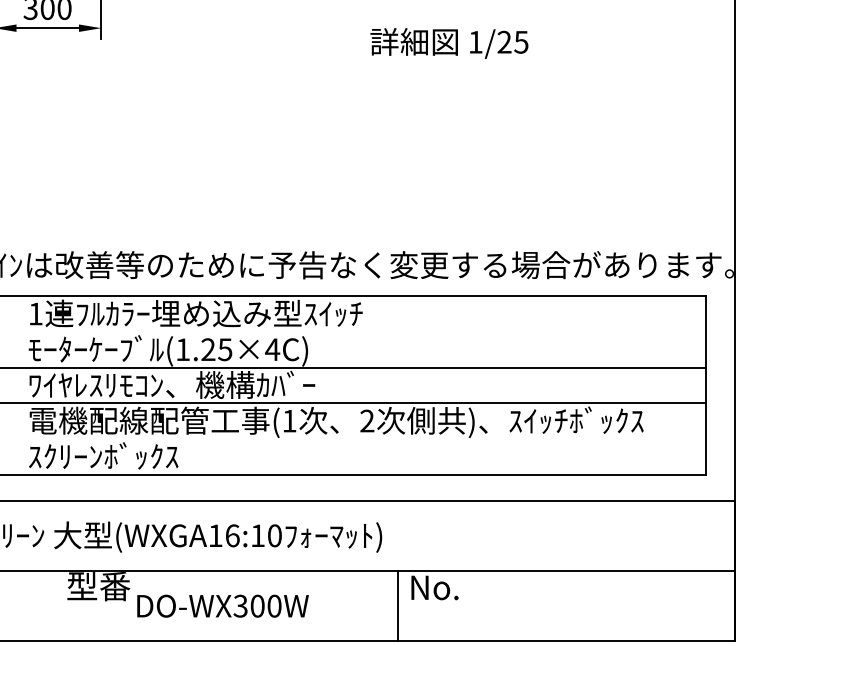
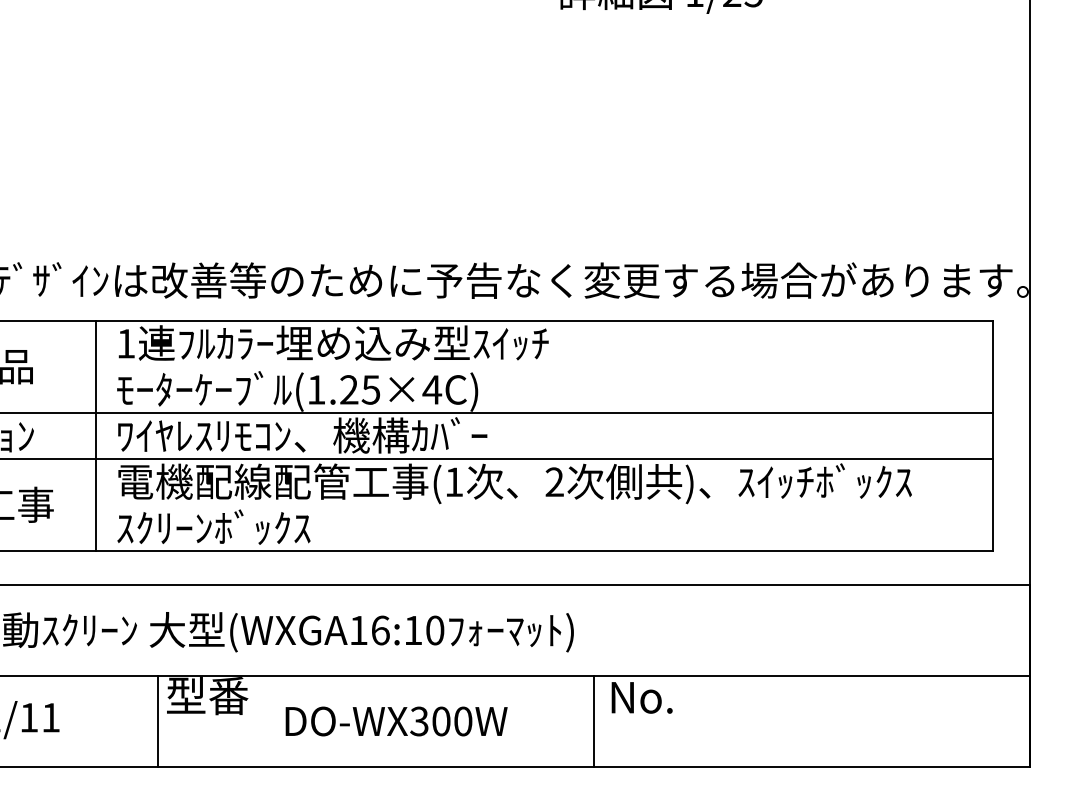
line: (12, 385) -> (96, 436), added
text: (222, 605) -> (395, 720), moved
line: (60, 606) -> (158, 721), added

